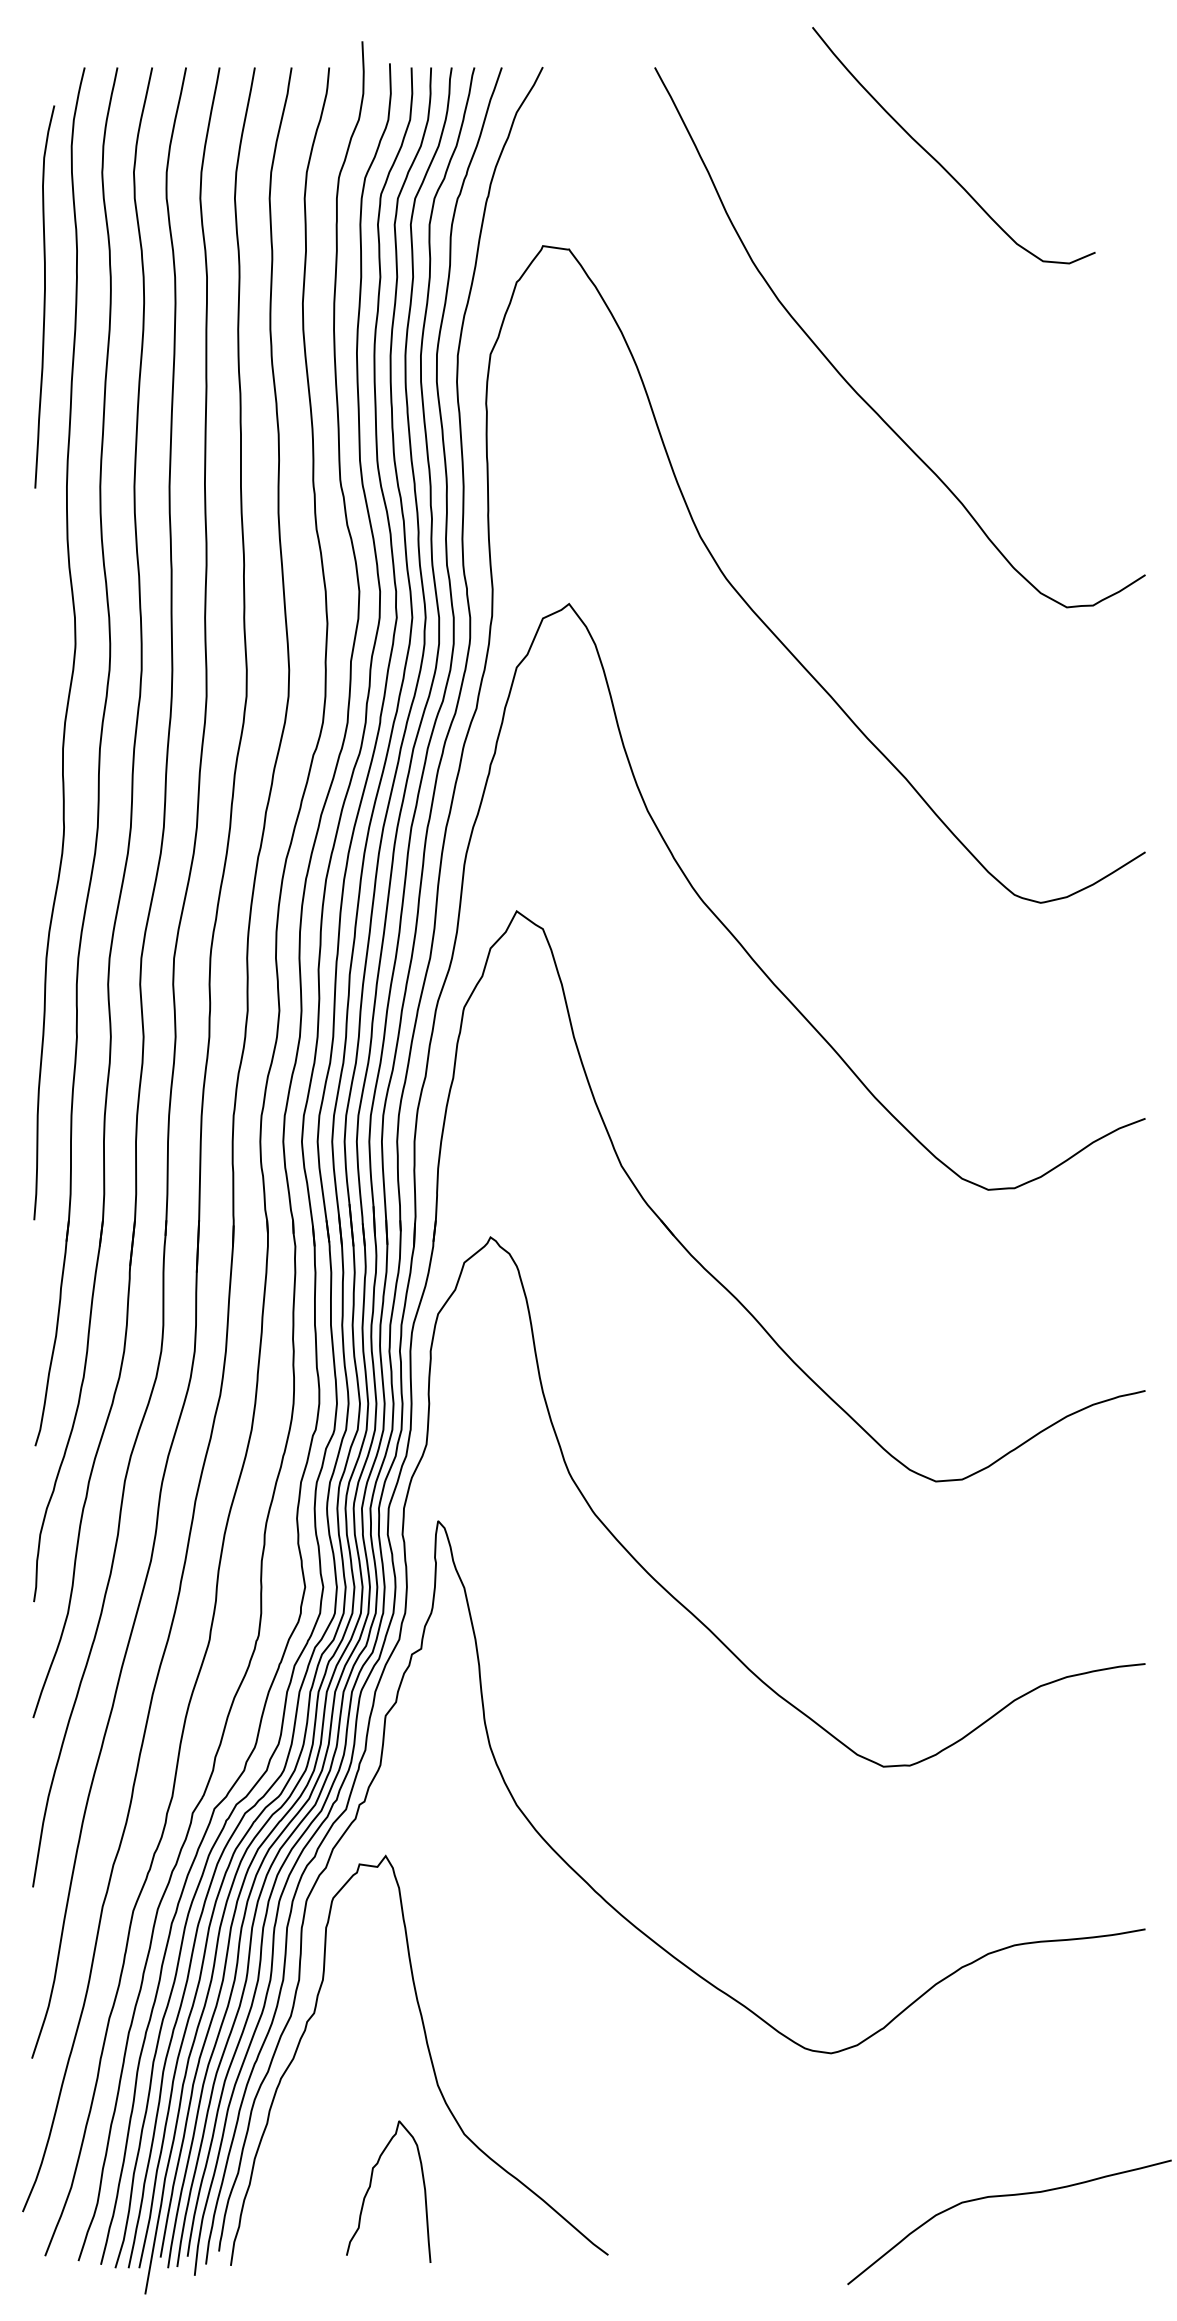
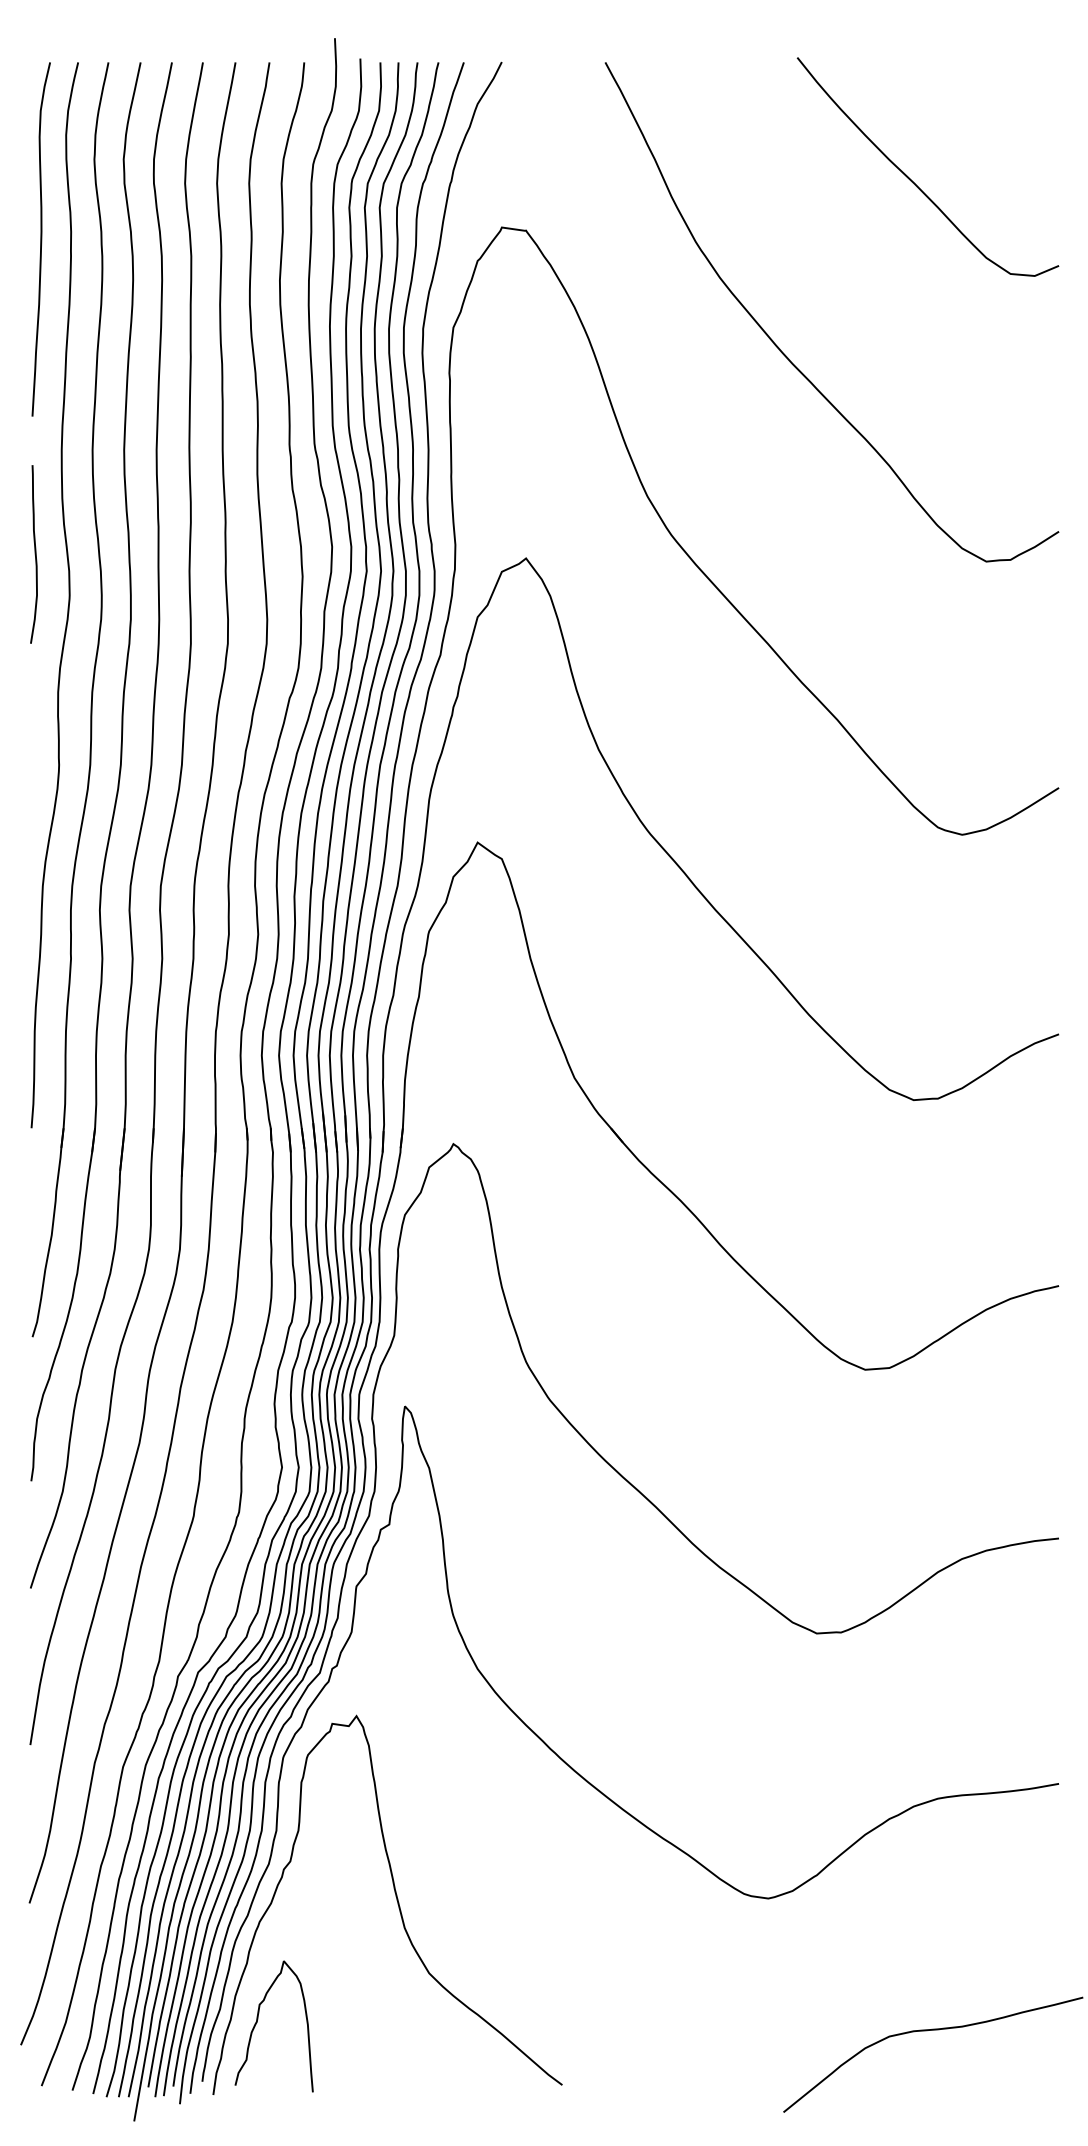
curve: (937, 160) -> (912, 180), moved
curve: (44, 296) -> (41, 239), moved
curve: (37, 599) -> (34, 554), added
curve: (371, 2184) -> (258, 2019), moved

